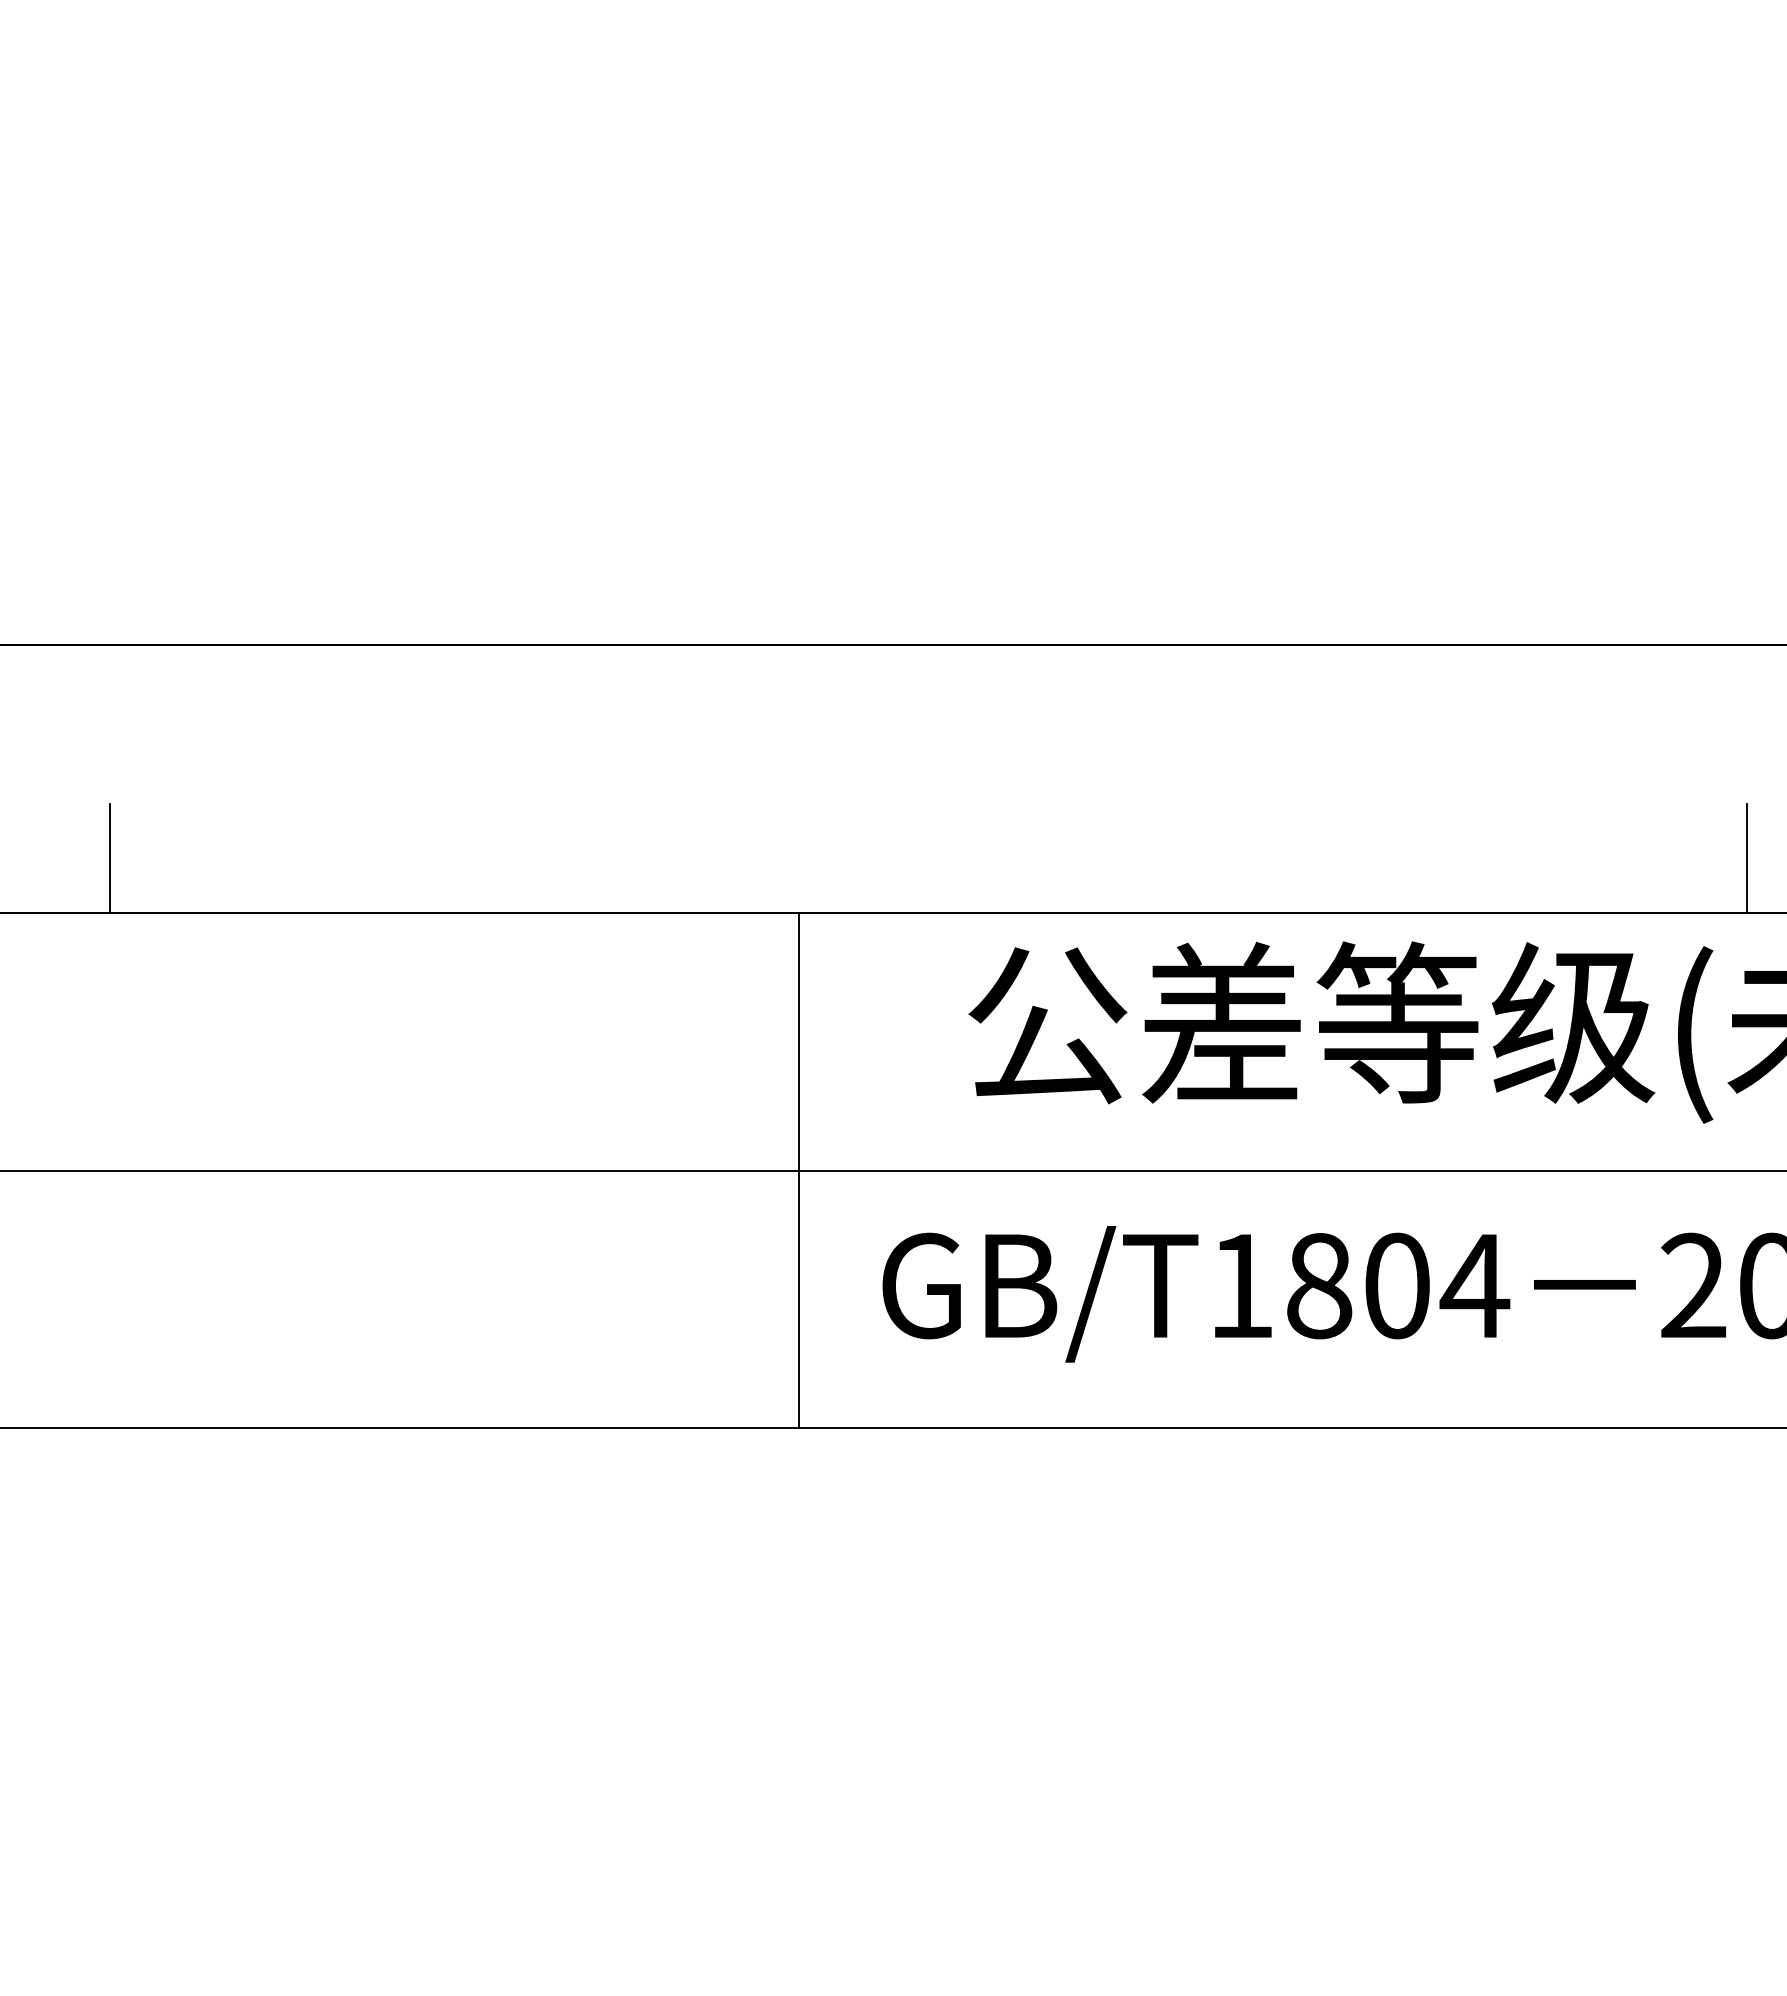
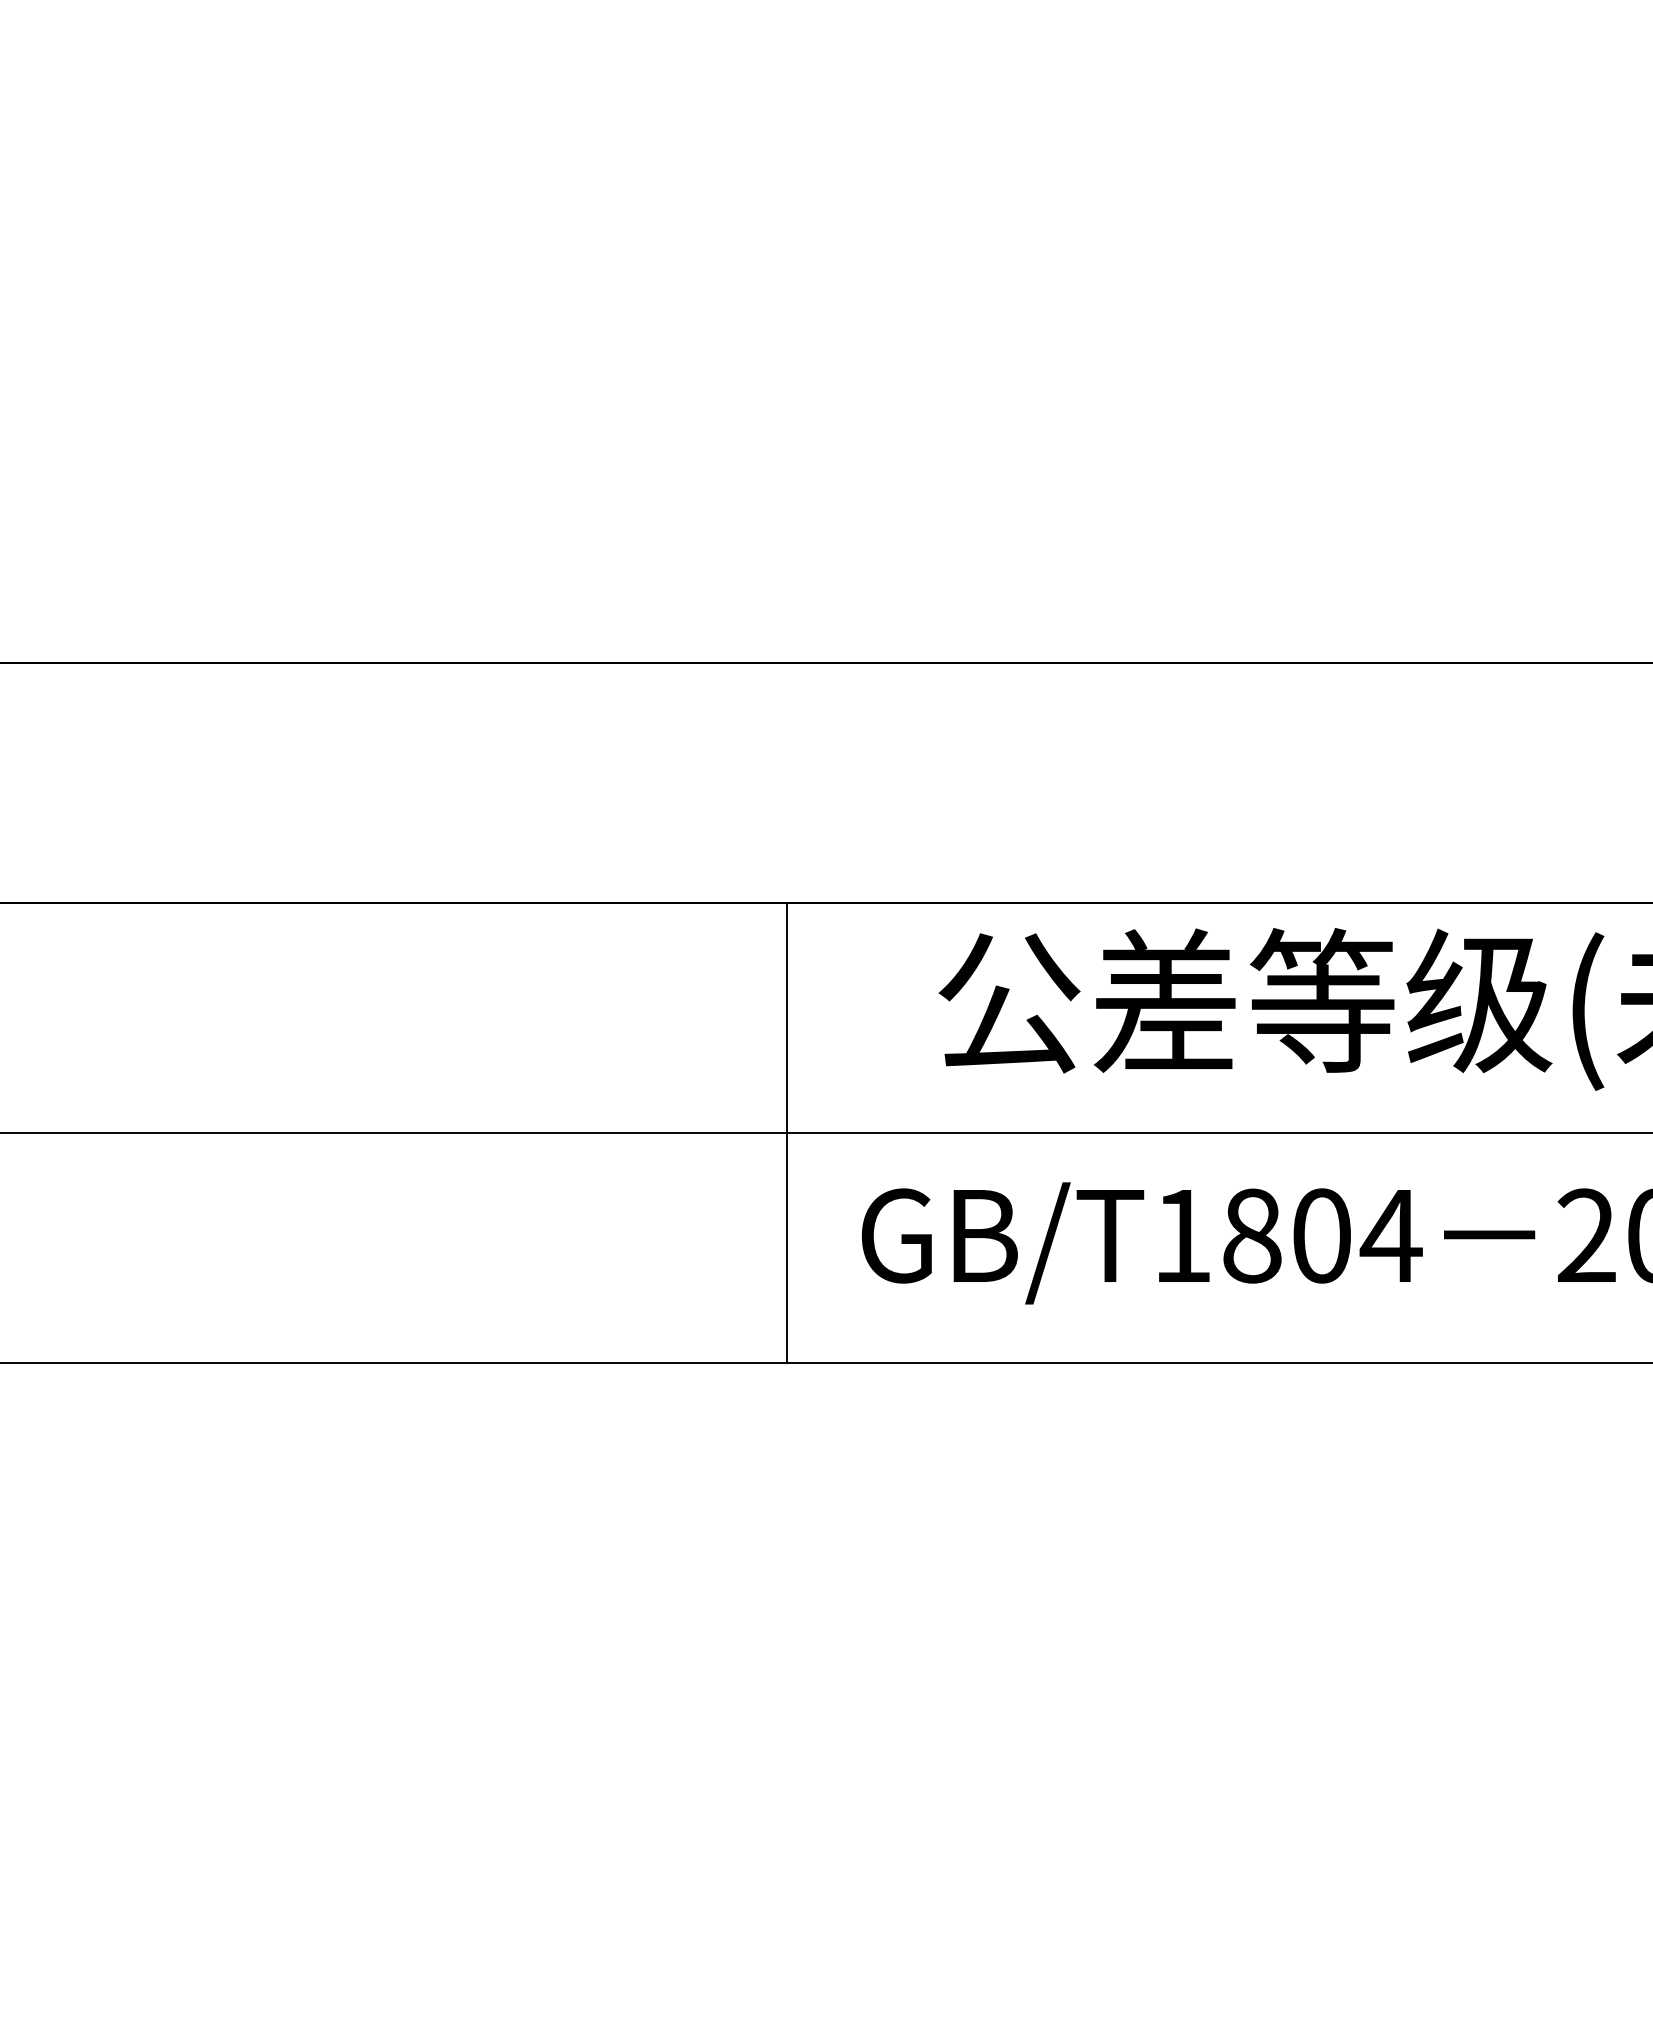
line: (110, 858) -> (171, 853), removed
line: (1747, 858) -> (1634, 853), removed

